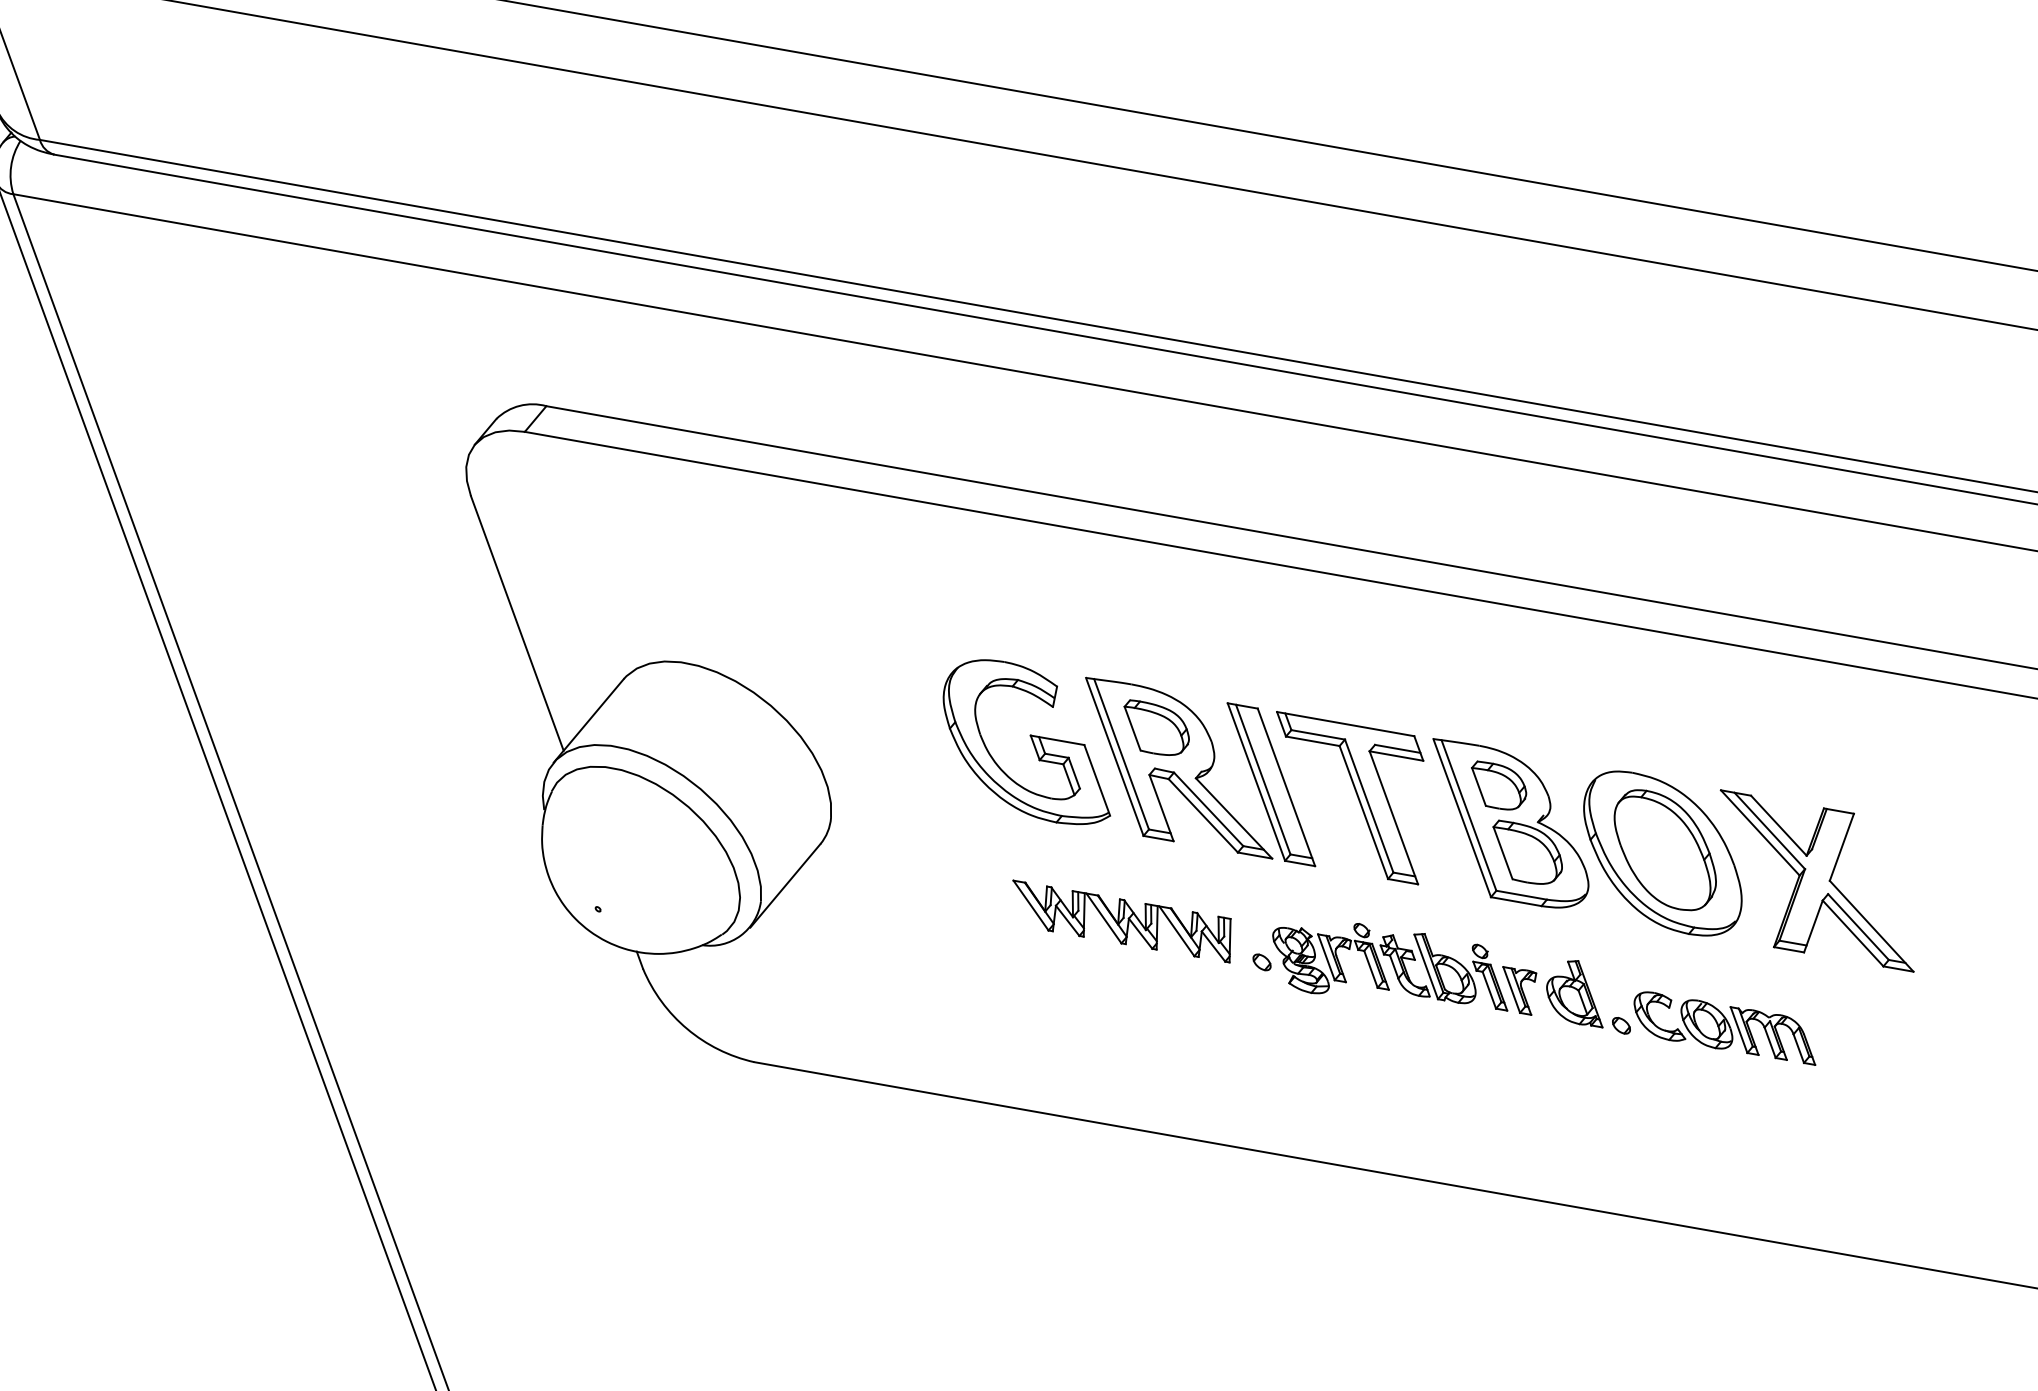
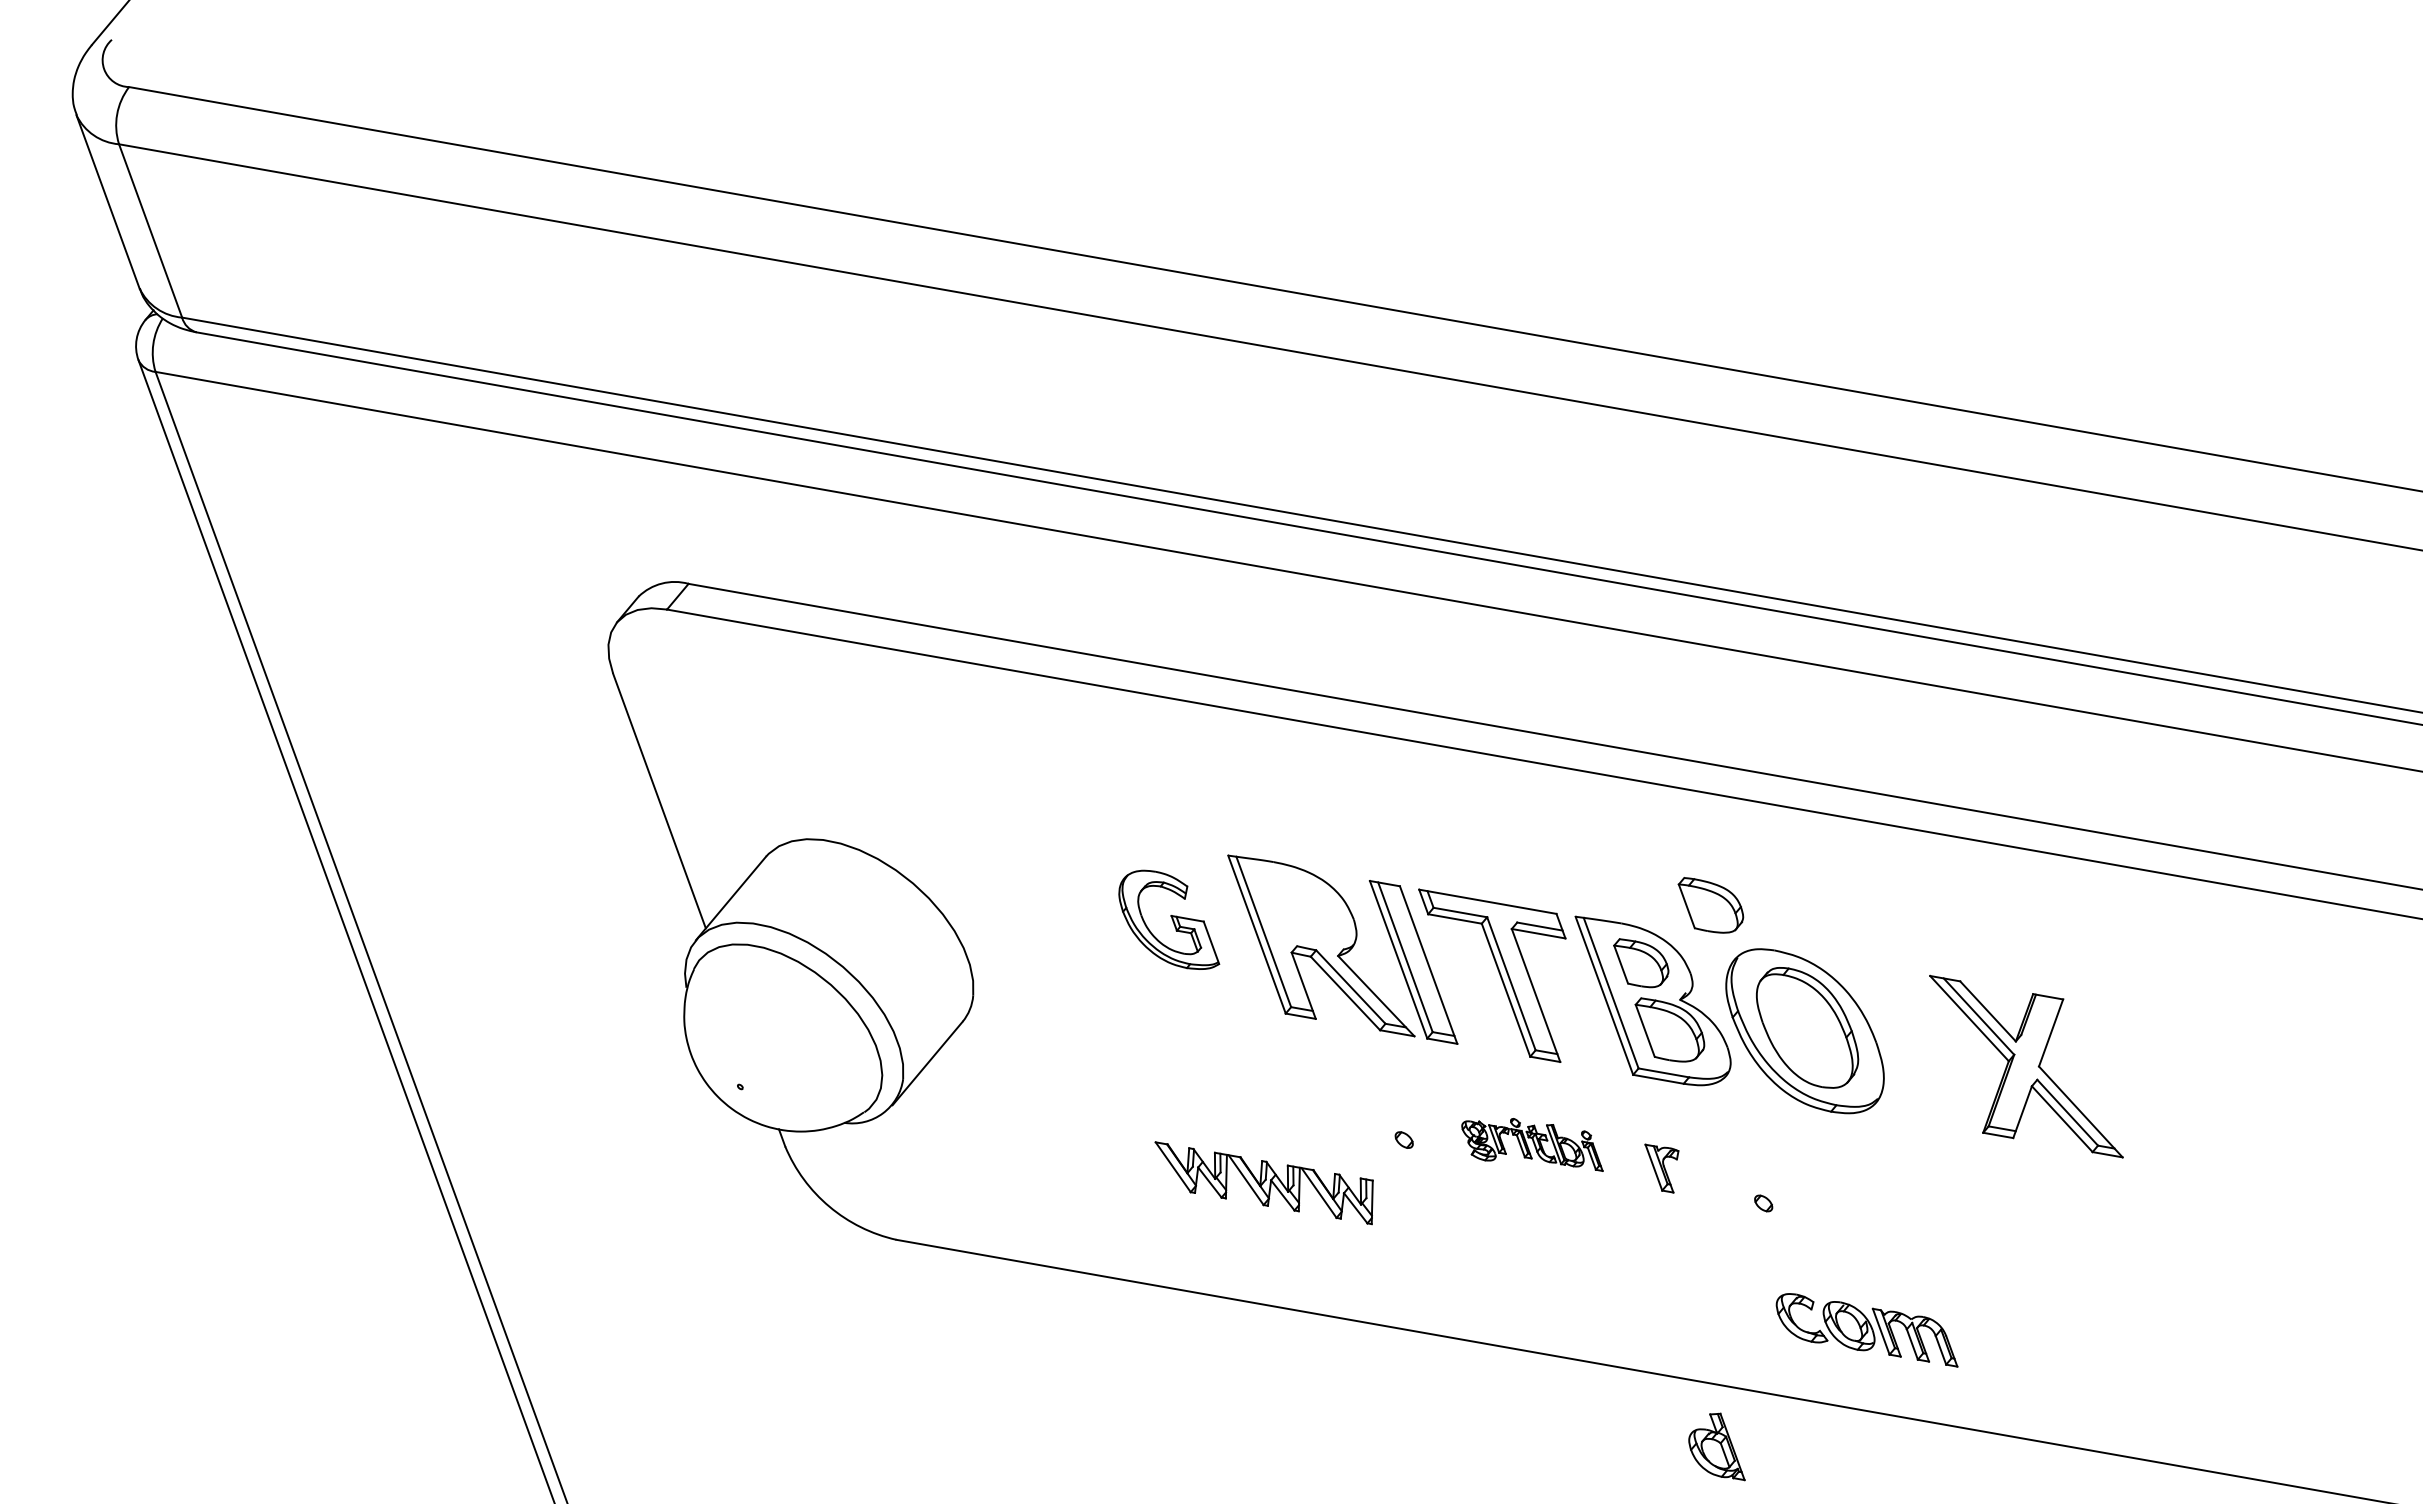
part: (1156, 727) -> (1710, 905), moved
part: (1027, 741) -> (1169, 919), size x0.6
part: (1817, 880) -> (2026, 1066), moved
part: (1121, 921) -> (1263, 1183), moved
part: (1390, 966) -> (1532, 1144), size x0.6
part: (1574, 993) -> (1716, 1446), moved
part: (1724, 1028) -> (1866, 1330), moved

